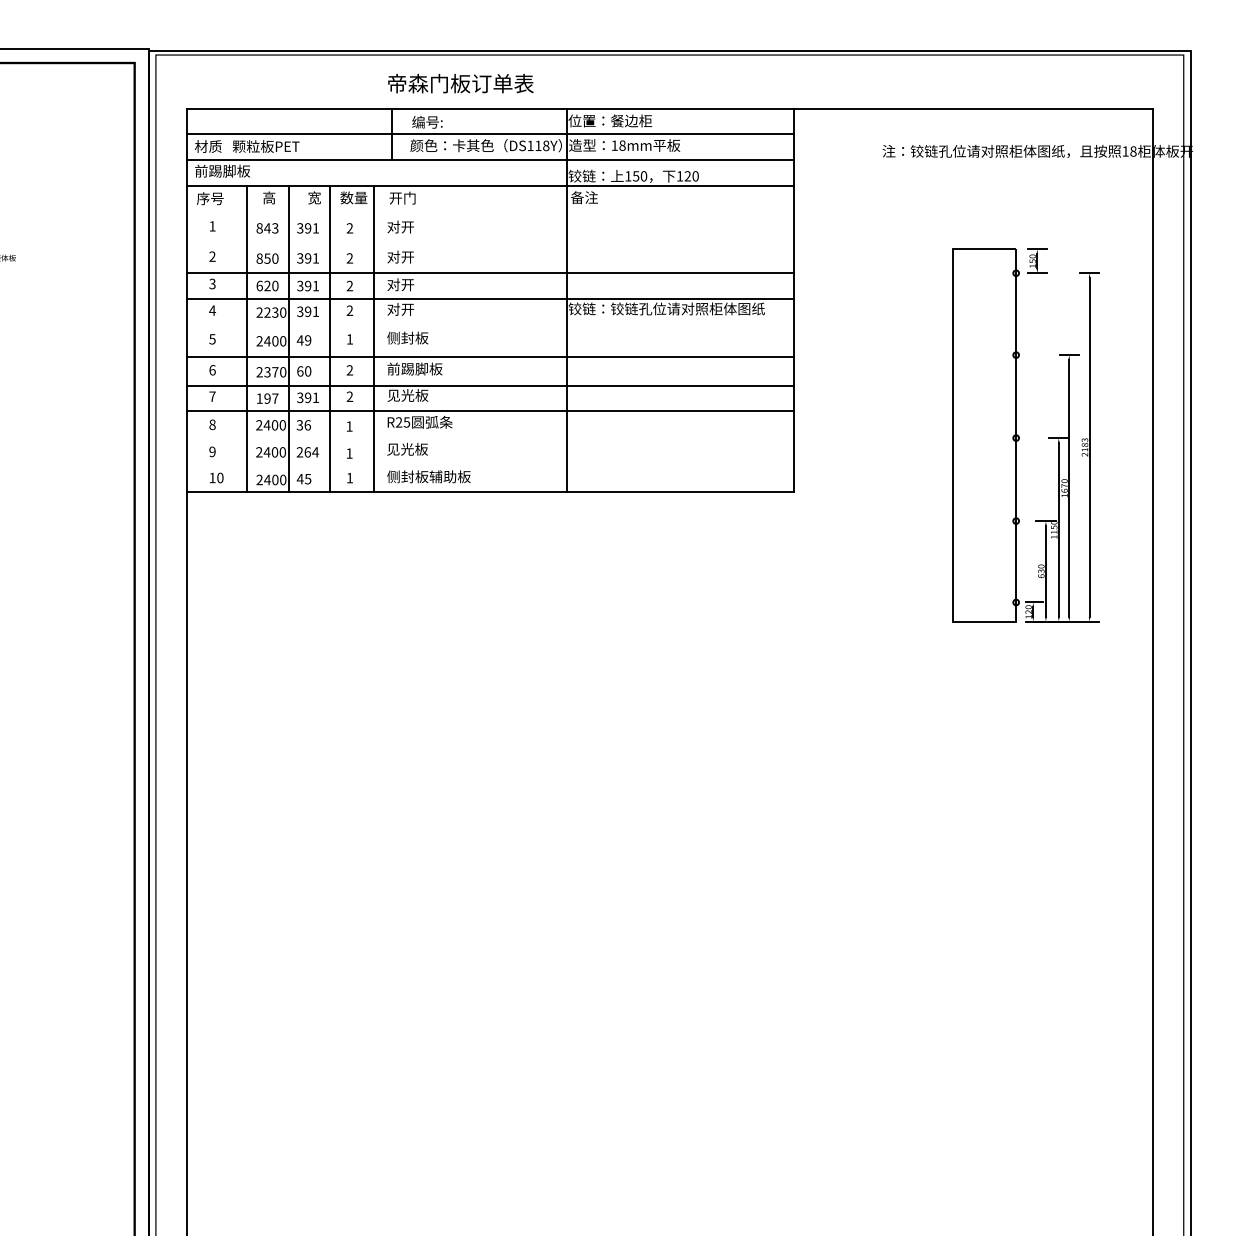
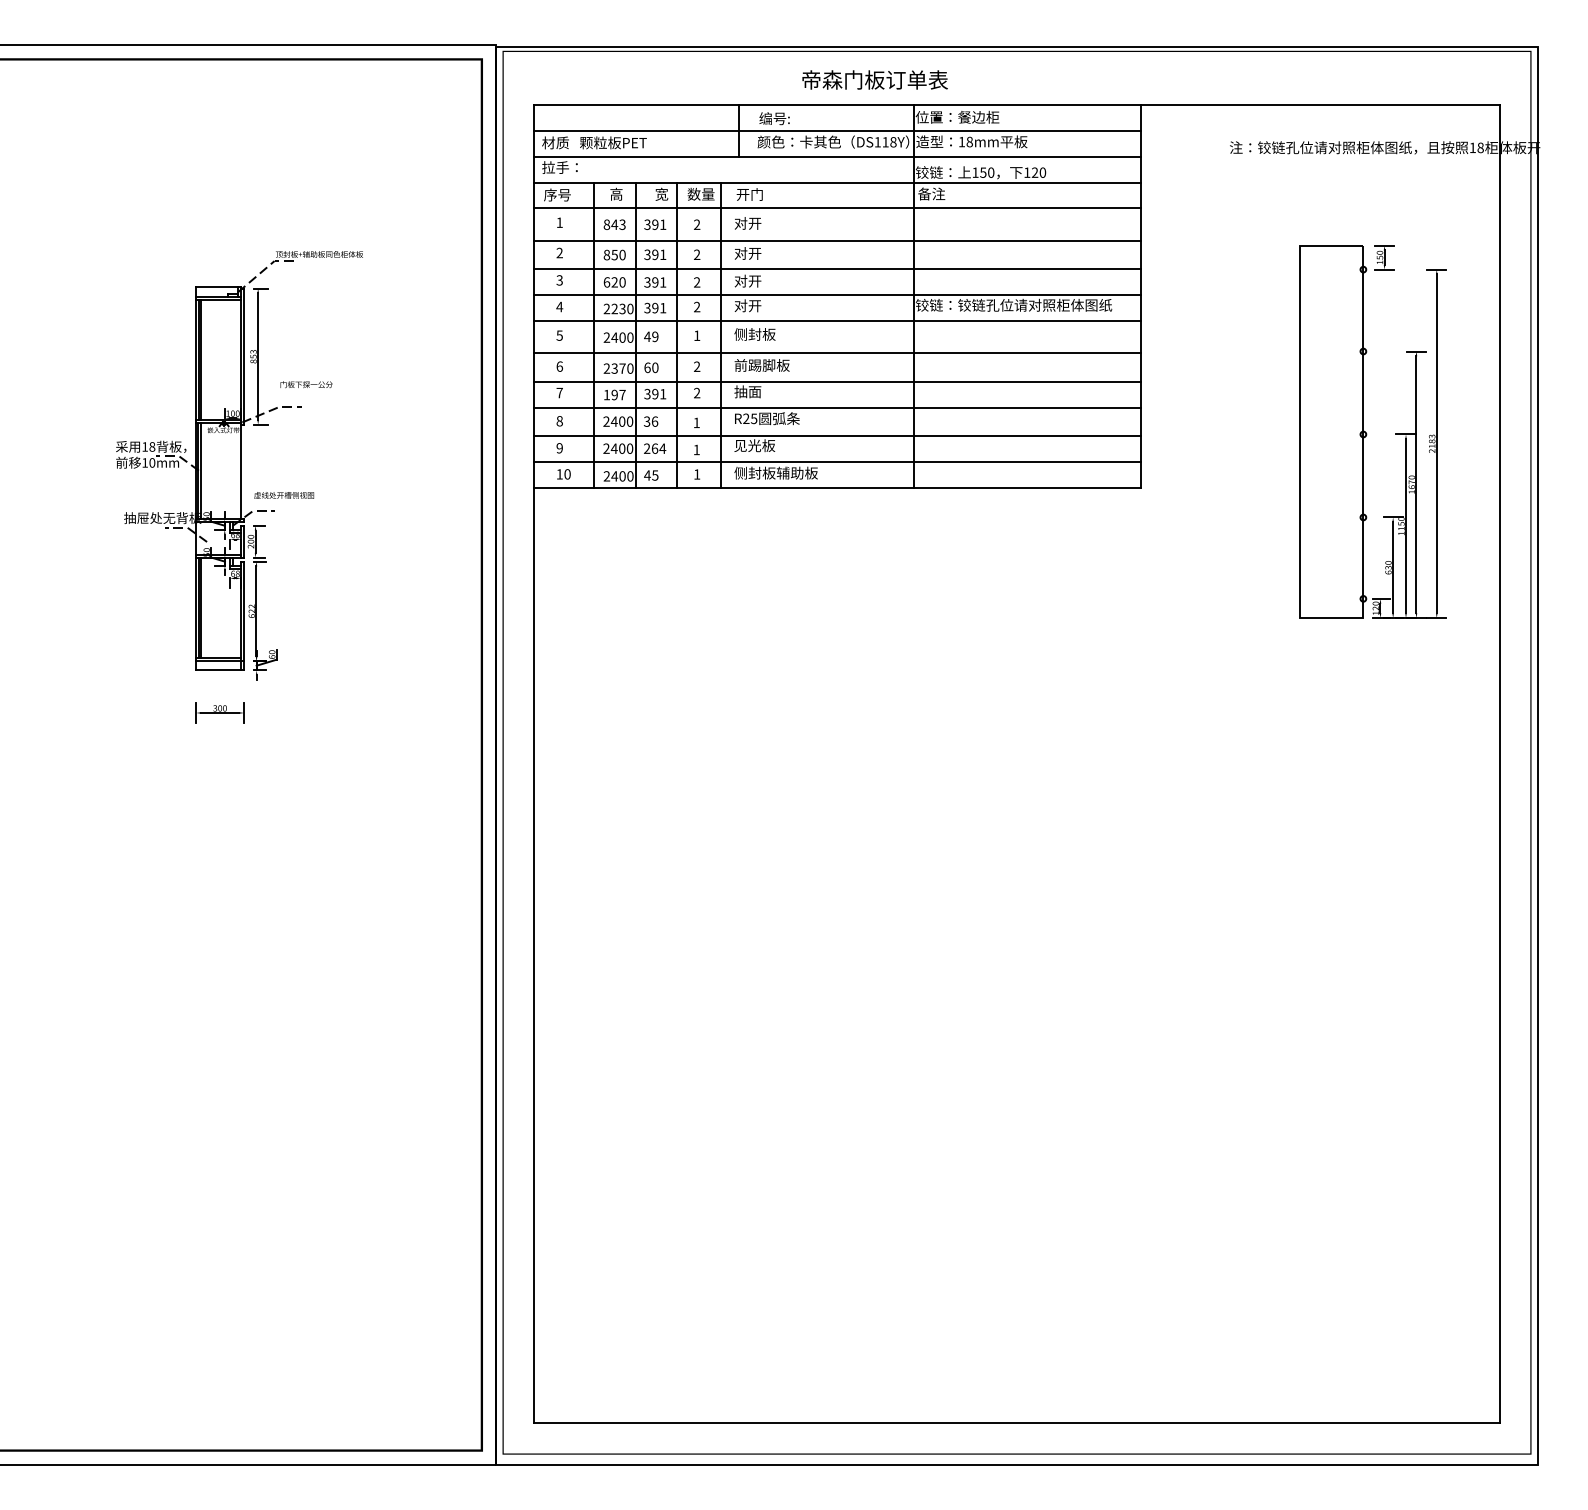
text: (460, 83) -> (874, 79), moved
text: (222, 171) -> (569, 167), 前踢脚板 -> 拉手：
line: (490, 212) -> (837, 208), added
line: (490, 244) -> (837, 240), added
line: (490, 324) -> (837, 320), added
text: (407, 395) -> (754, 391), 见光板 -> 抽面
line: (490, 440) -> (837, 436), added
line: (490, 466) -> (837, 462), added

